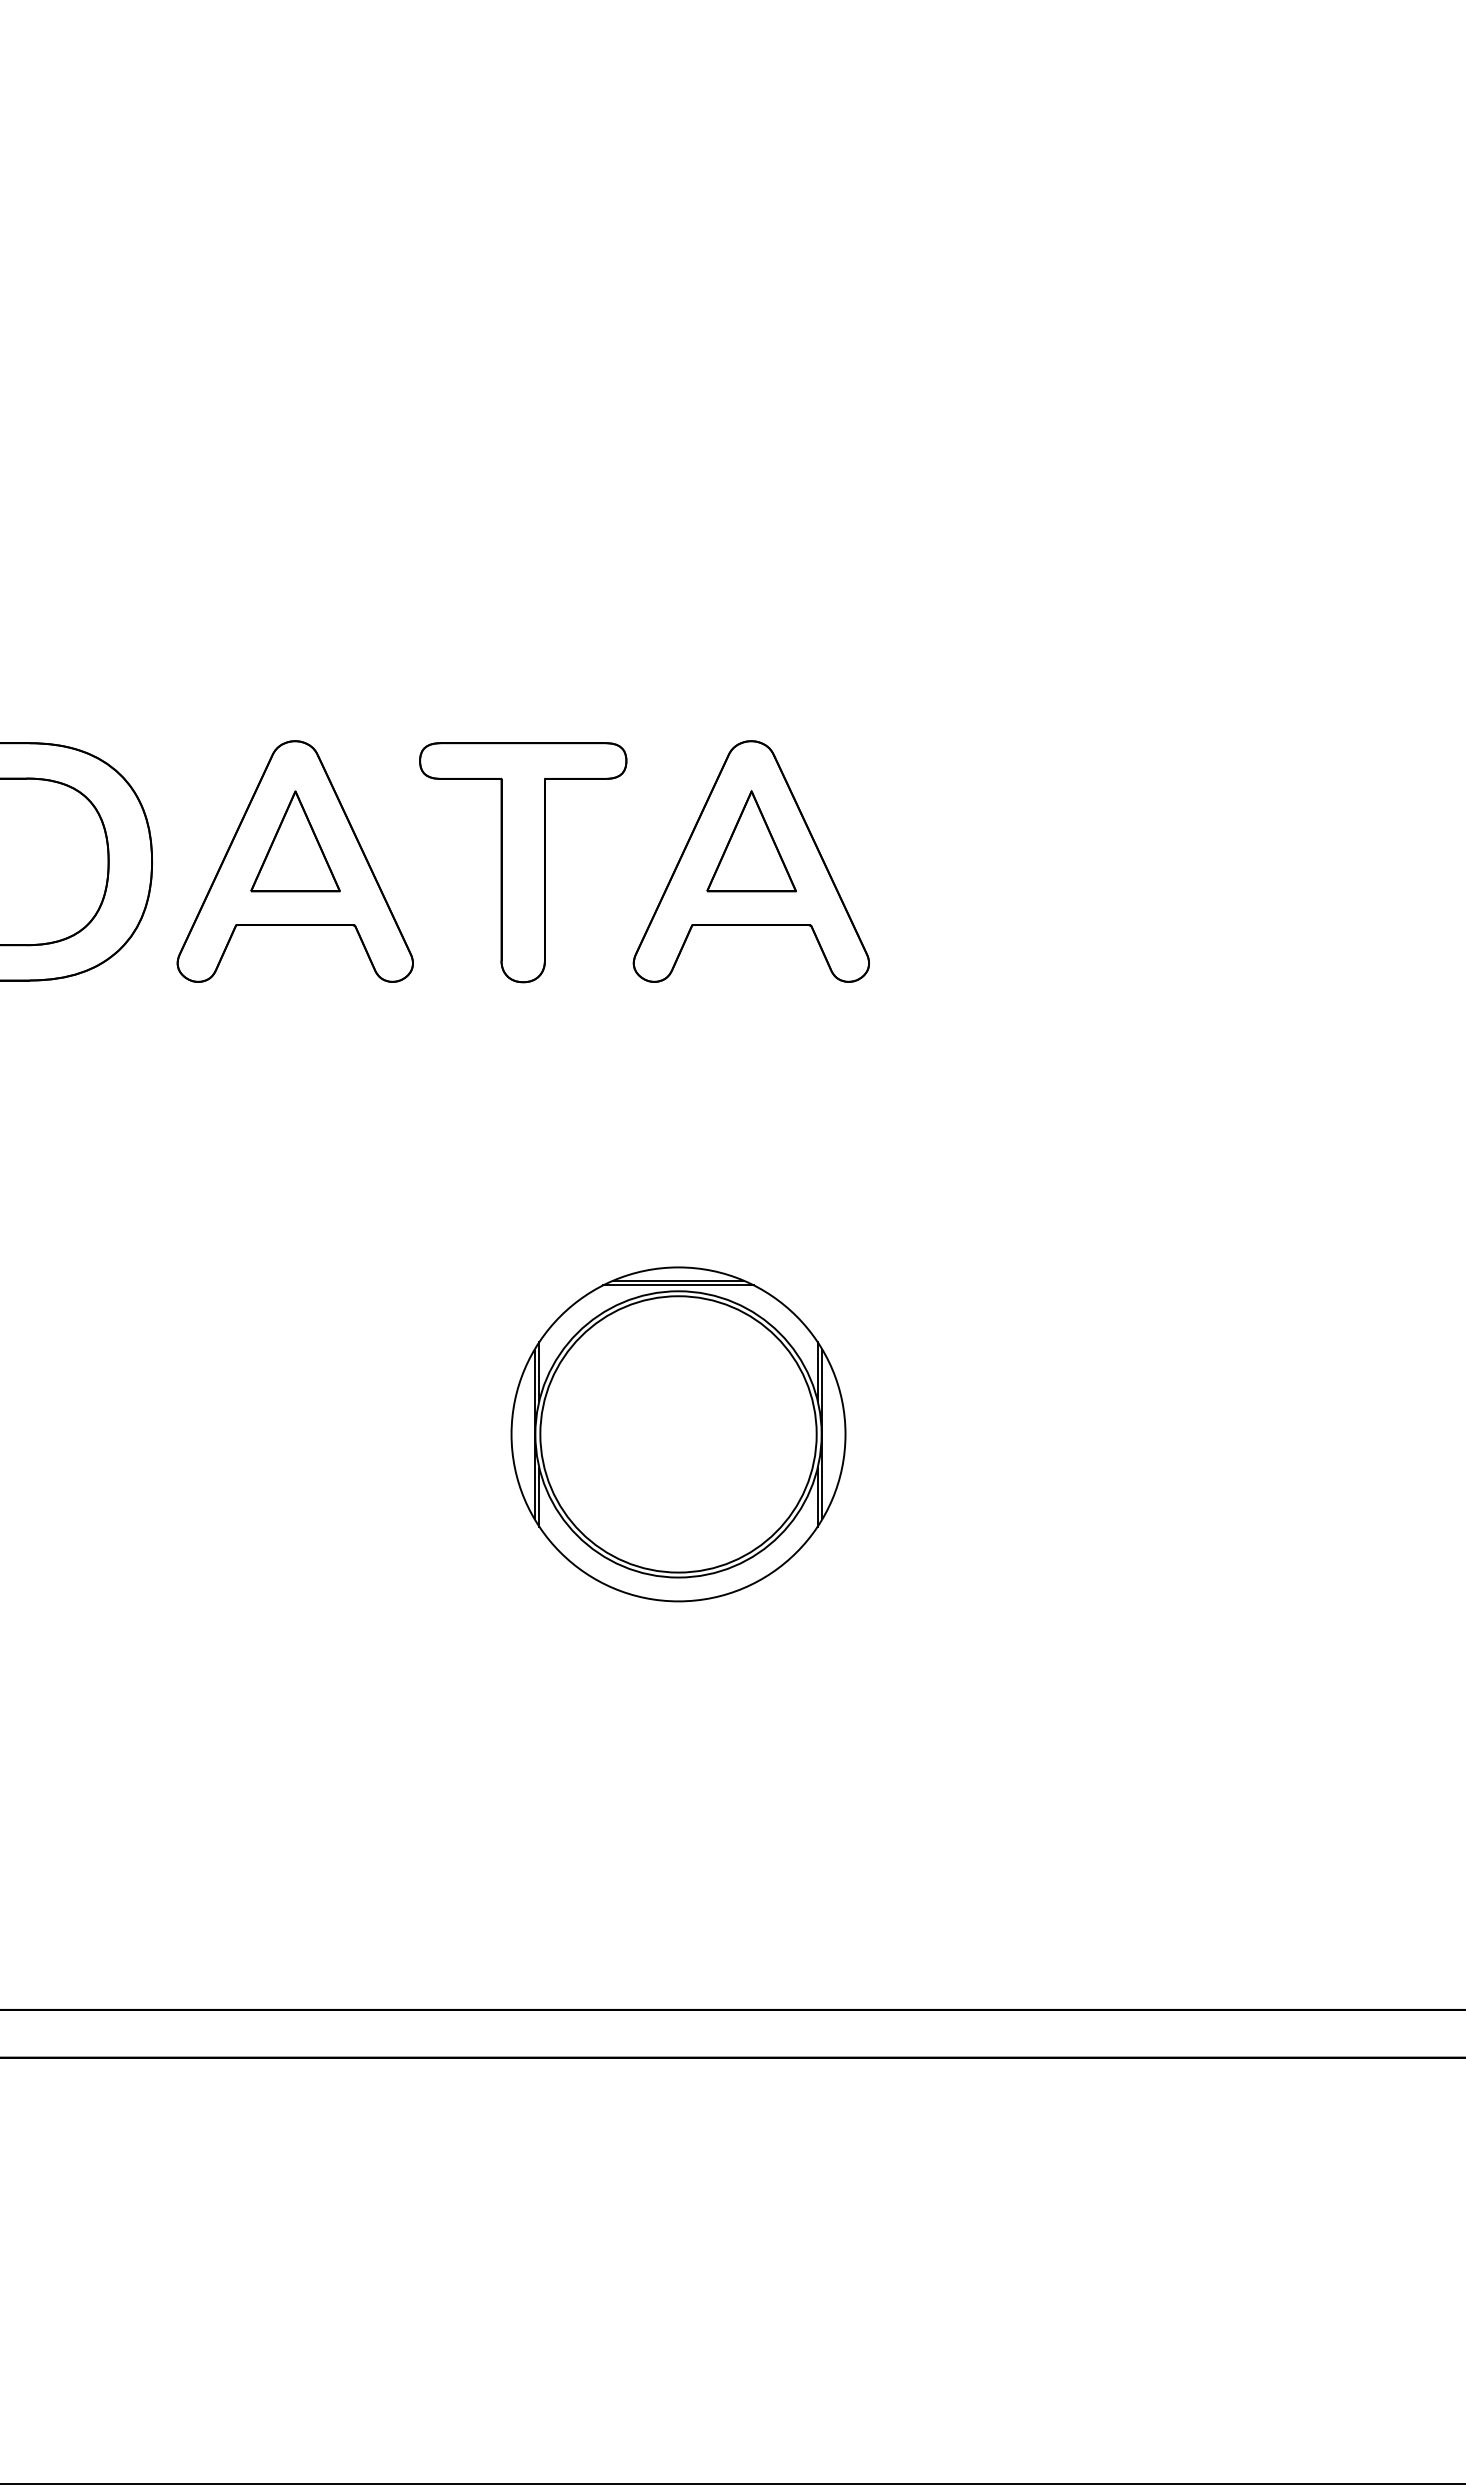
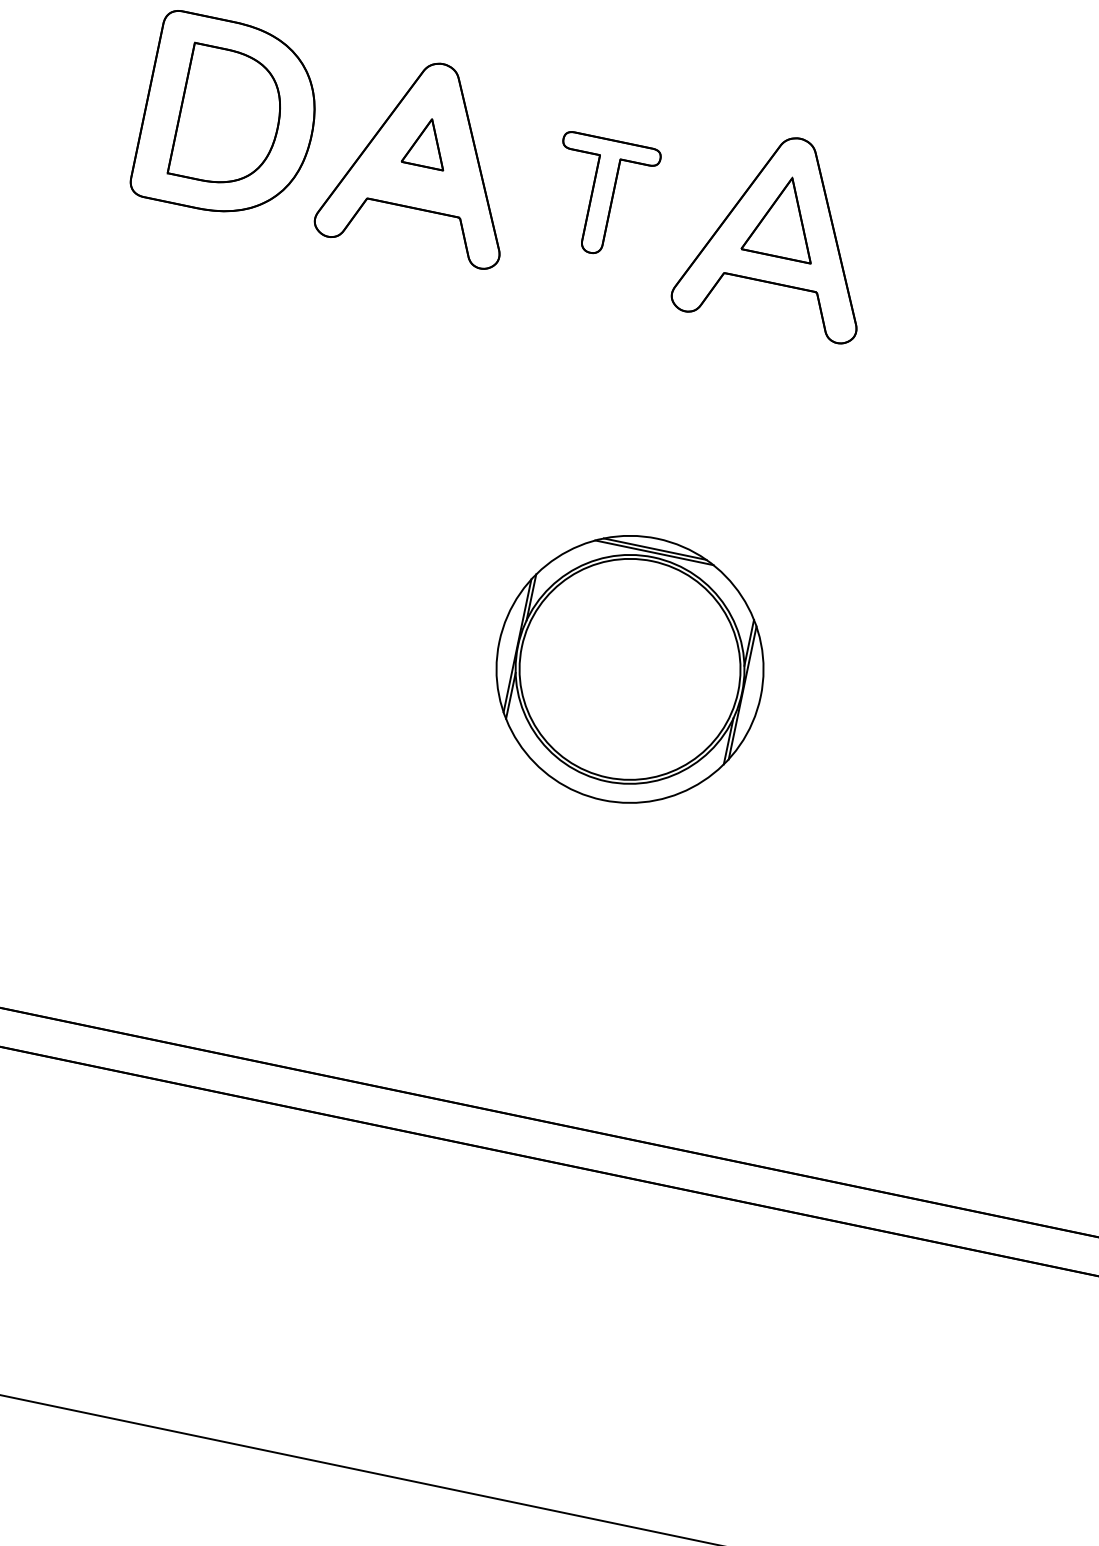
part: (295, 841) -> (427, 142), size x0.6
part: (523, 862) -> (602, 196), size x0.6

